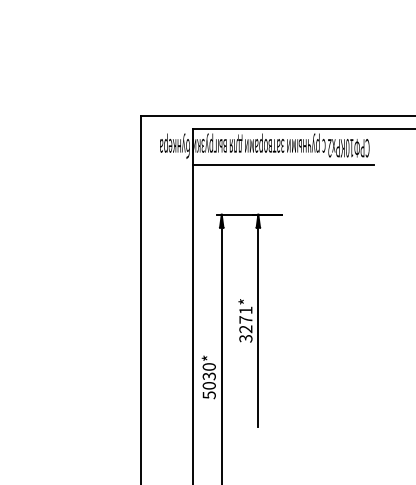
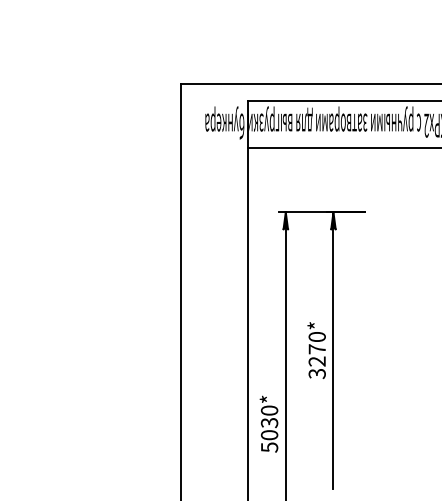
text: (245, 310) -> (316, 337), 3271* -> 3270*

